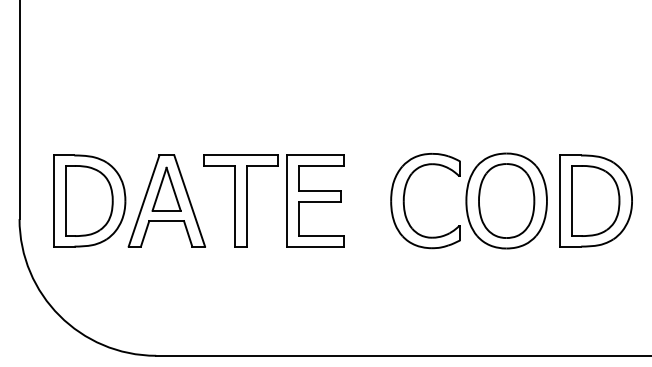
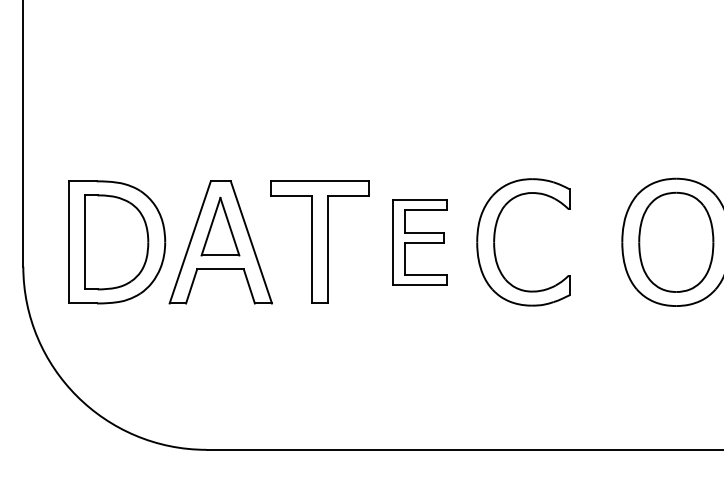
part: (315, 200) -> (420, 241), size x0.7
part: (404, 201) -> (495, 243), moved

